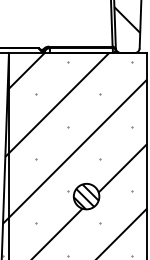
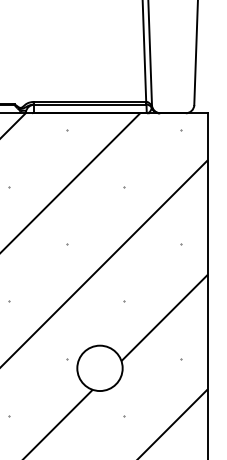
hatch: (127, 19) -> (172, 53), removed
hatch: (85, 196) -> (98, 368), removed

